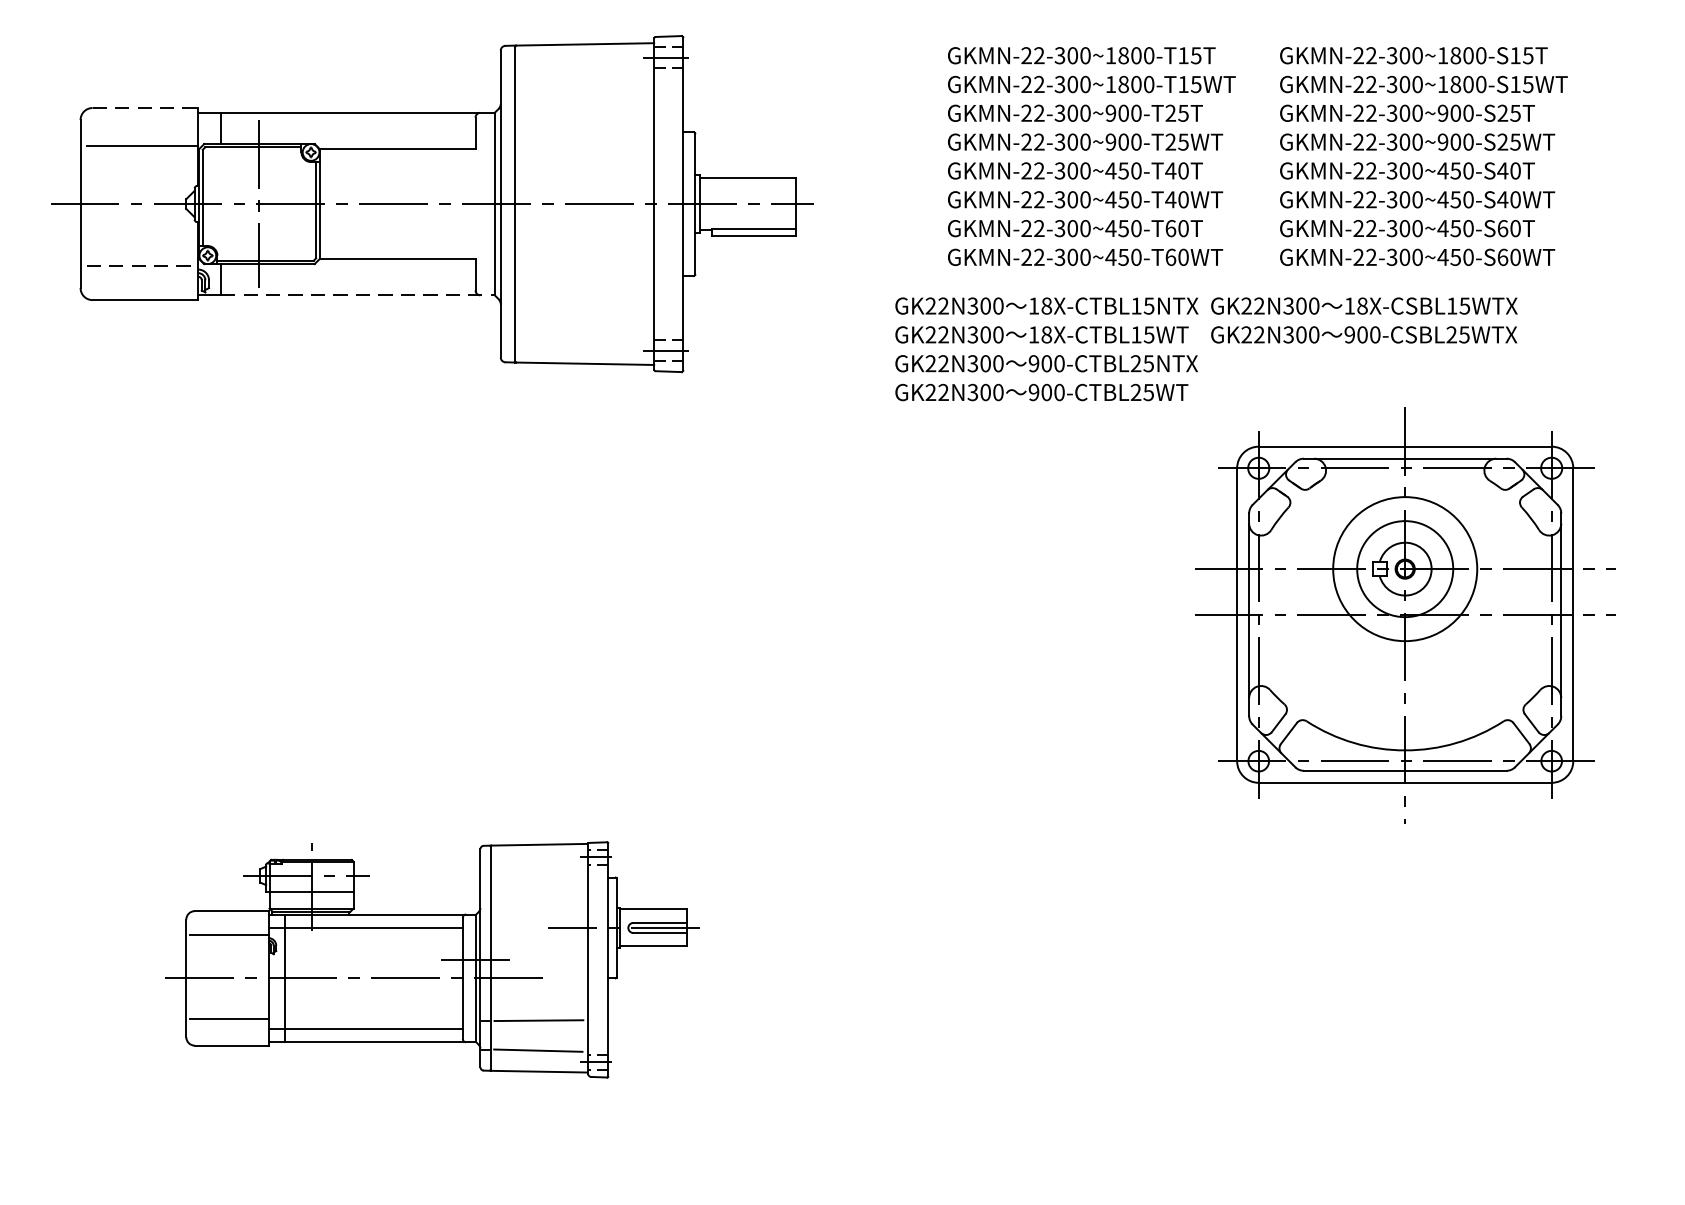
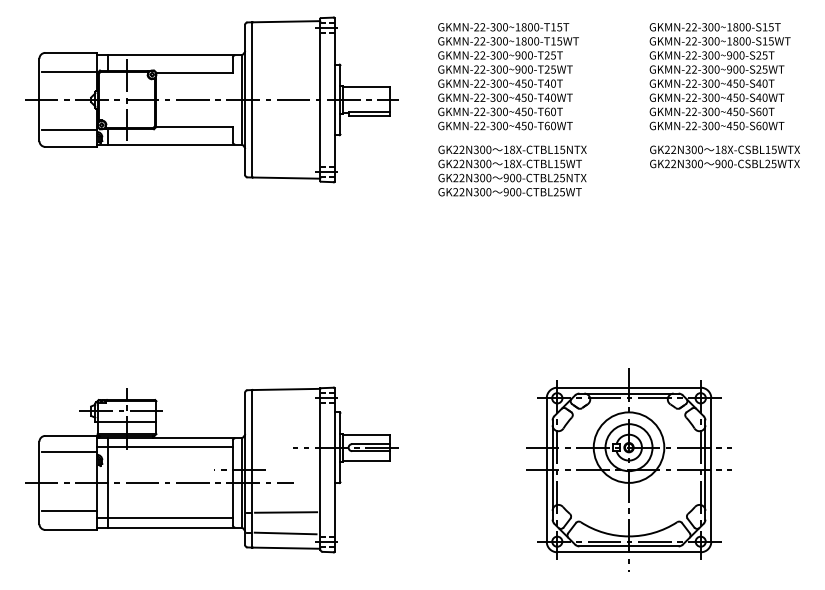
line: (146, 107) -> (71, 52), dashed -> solid
text: (1091, 156) -> (508, 76), moved
text: (1422, 156) -> (719, 76), moved
line: (144, 266) -> (70, 130), dashed -> solid
line: (358, 295) -> (175, 144), dashed -> solid
text: (1363, 319) -> (724, 156), moved
part: (1404, 613) -> (628, 469), moved
part: (431, 958) -> (211, 469), size x1.43

